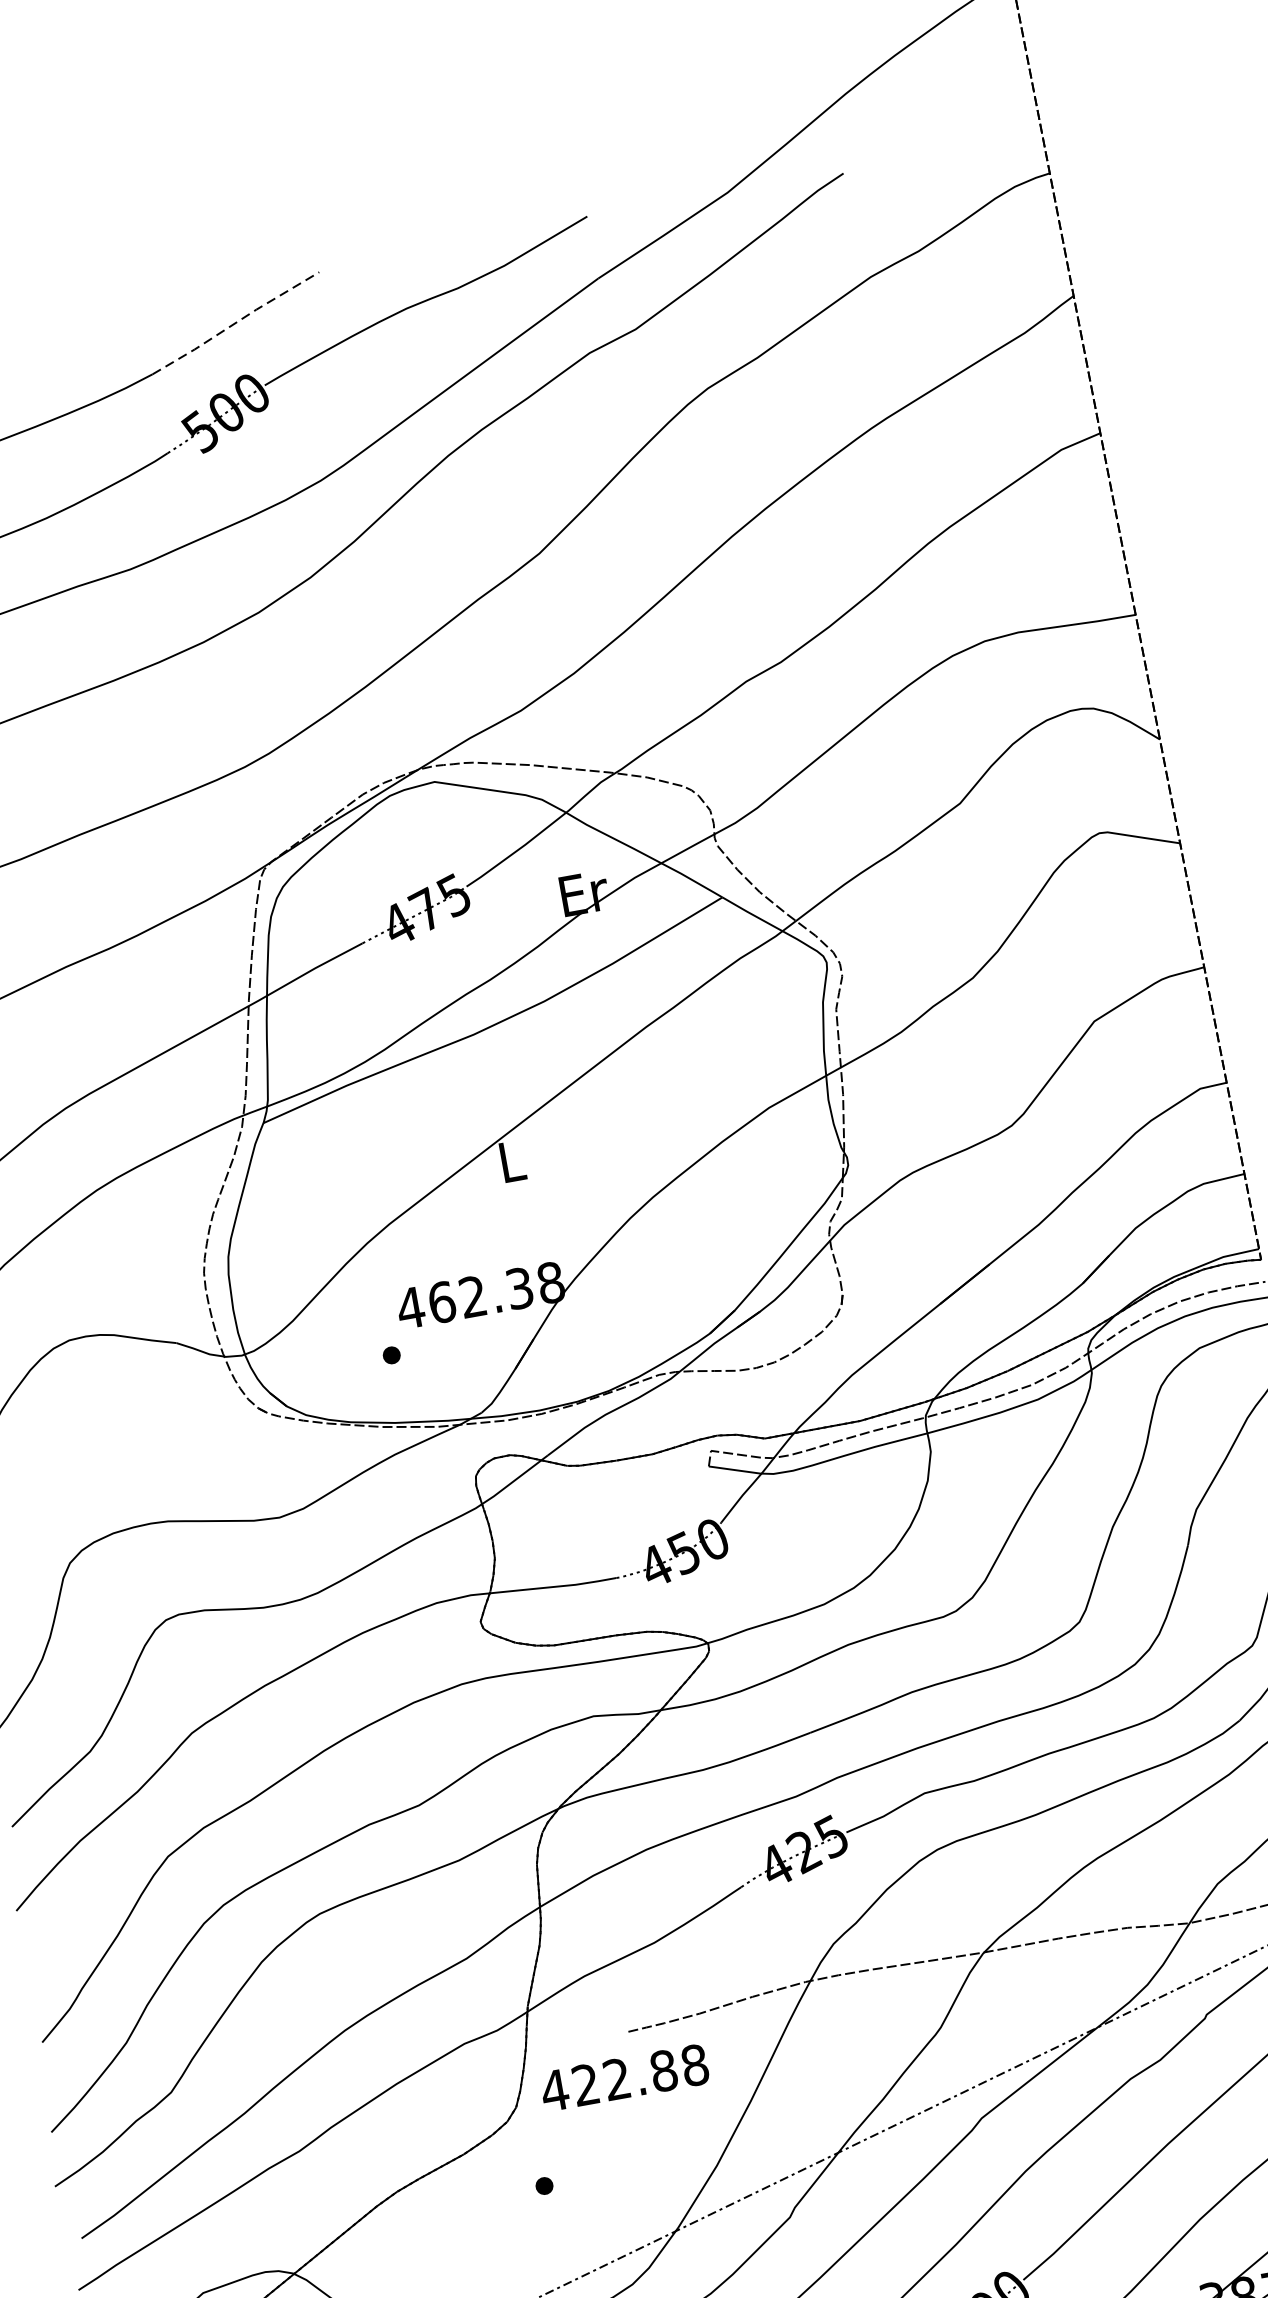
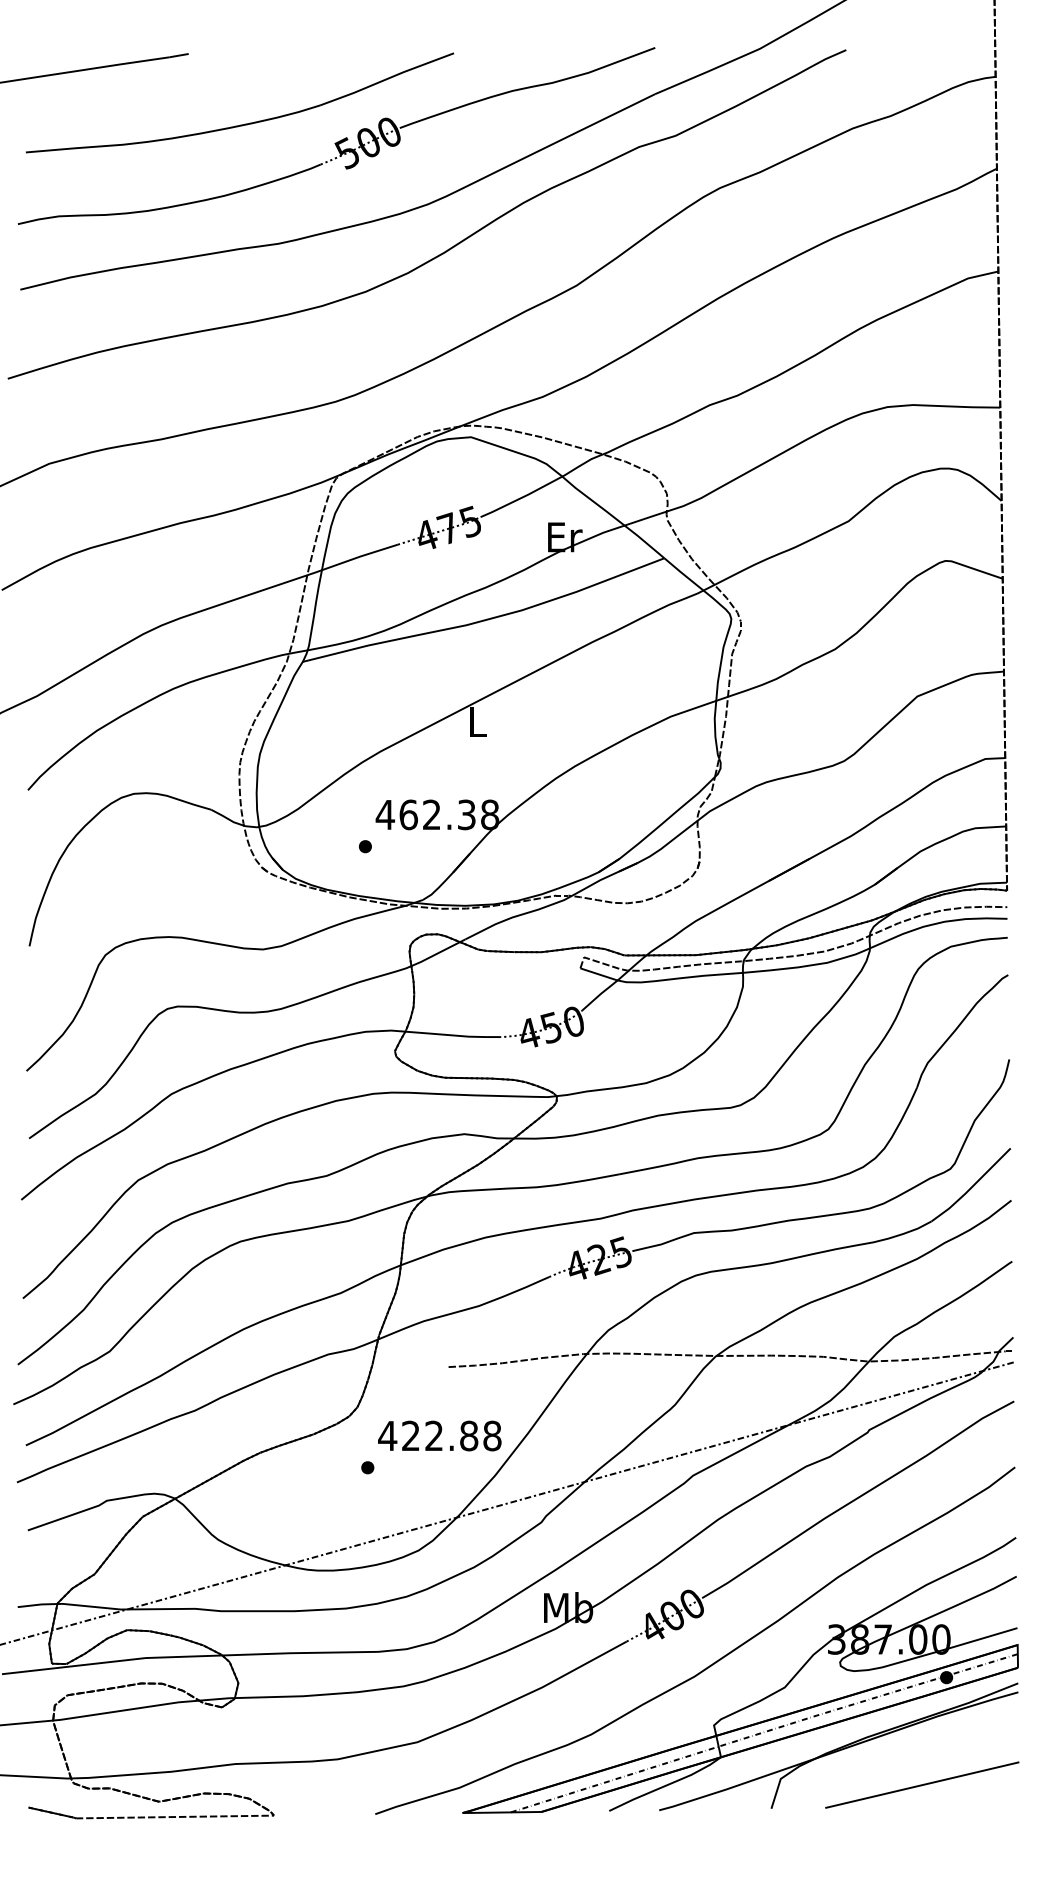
line: (235, 323) -> (386, 79), dashed -> solid
text: (624, 2077) -> (439, 1435), moved

